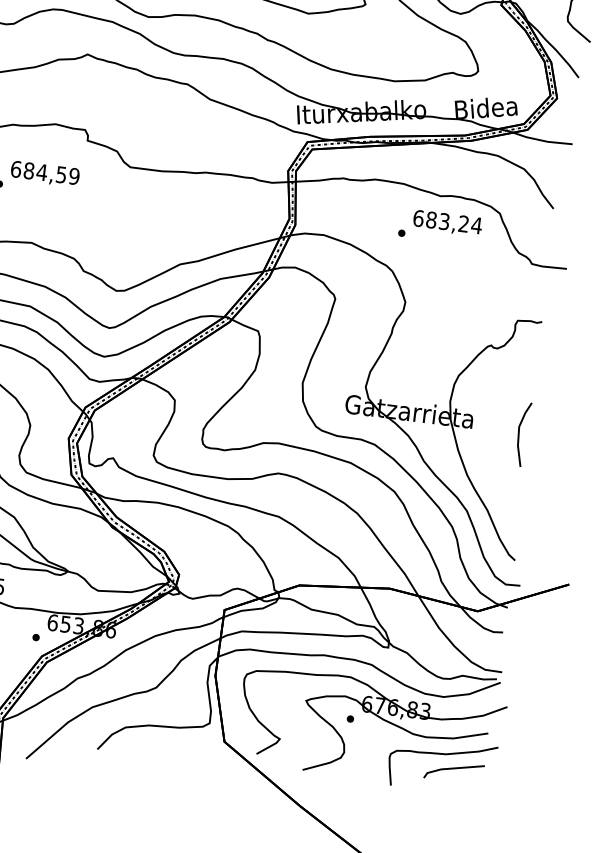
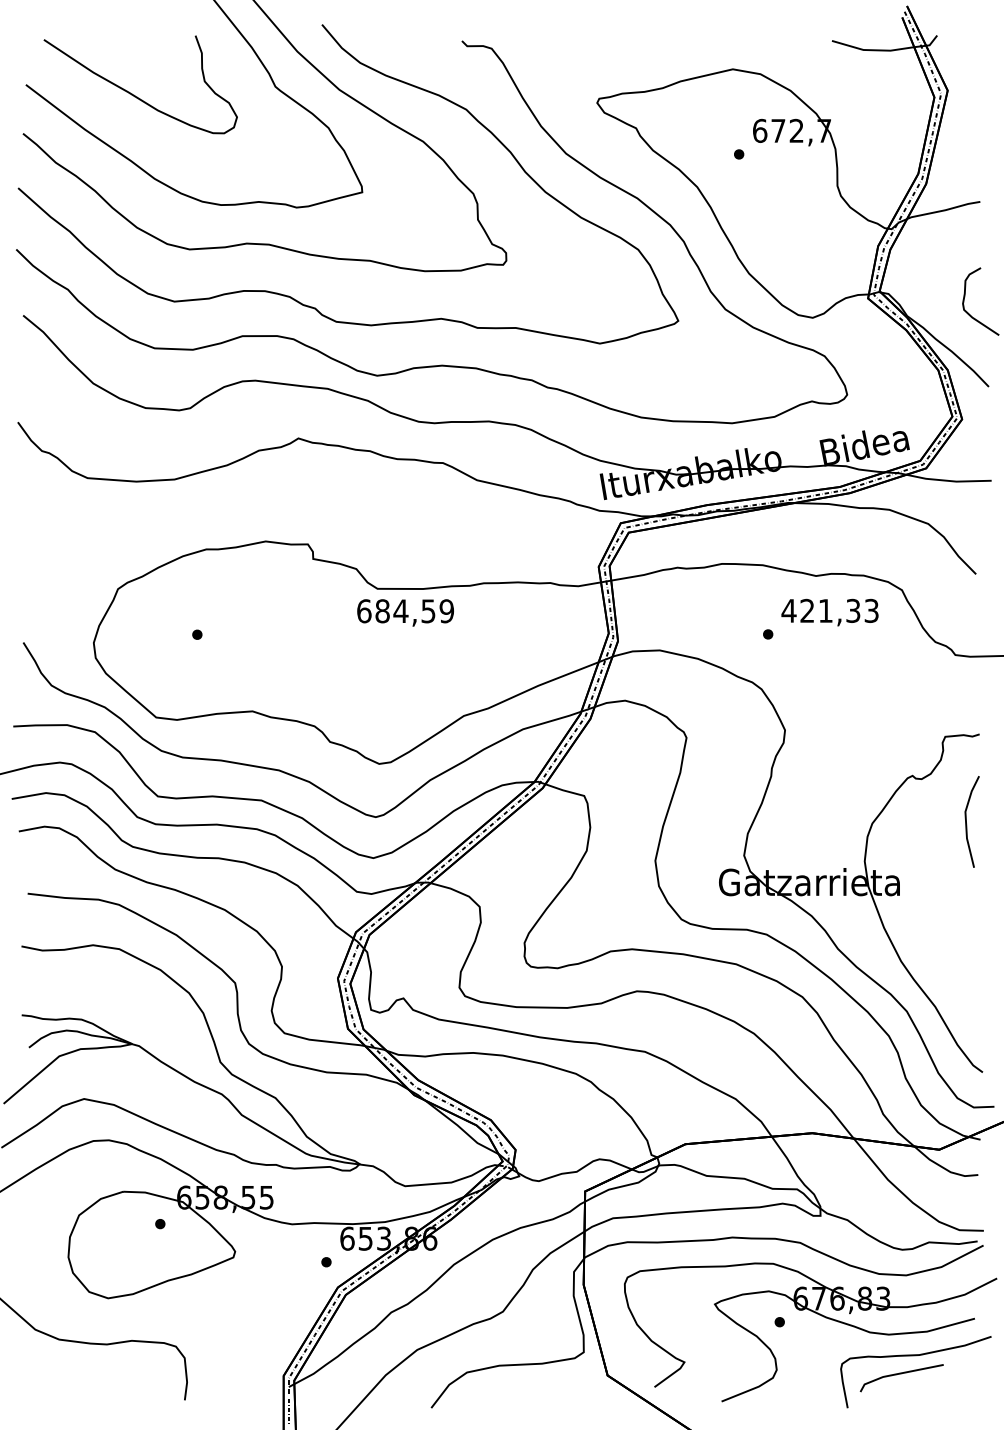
text: (45, 173) -> (405, 612), moved
text: (447, 221) -> (830, 610), 683,24 -> 421,33
line: (519, 433) -> (966, 821), moved
line: (454, 769) -> (901, 1374), moved

